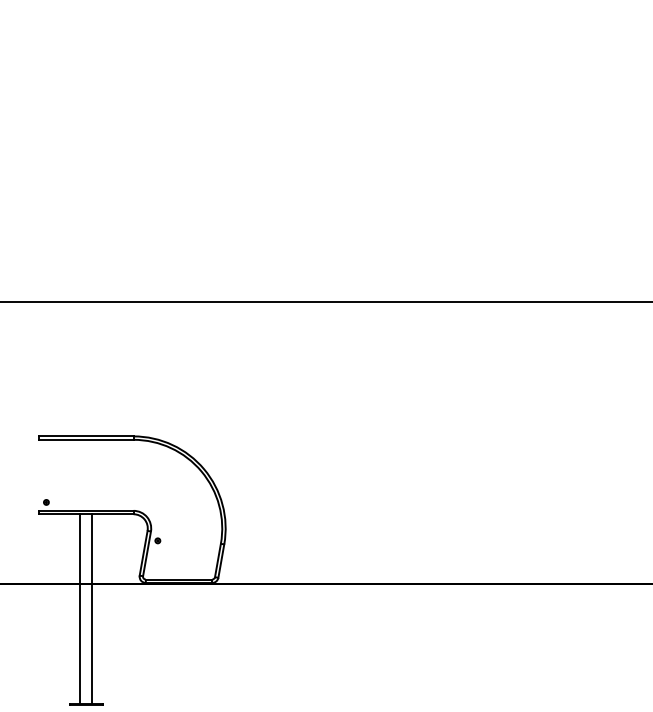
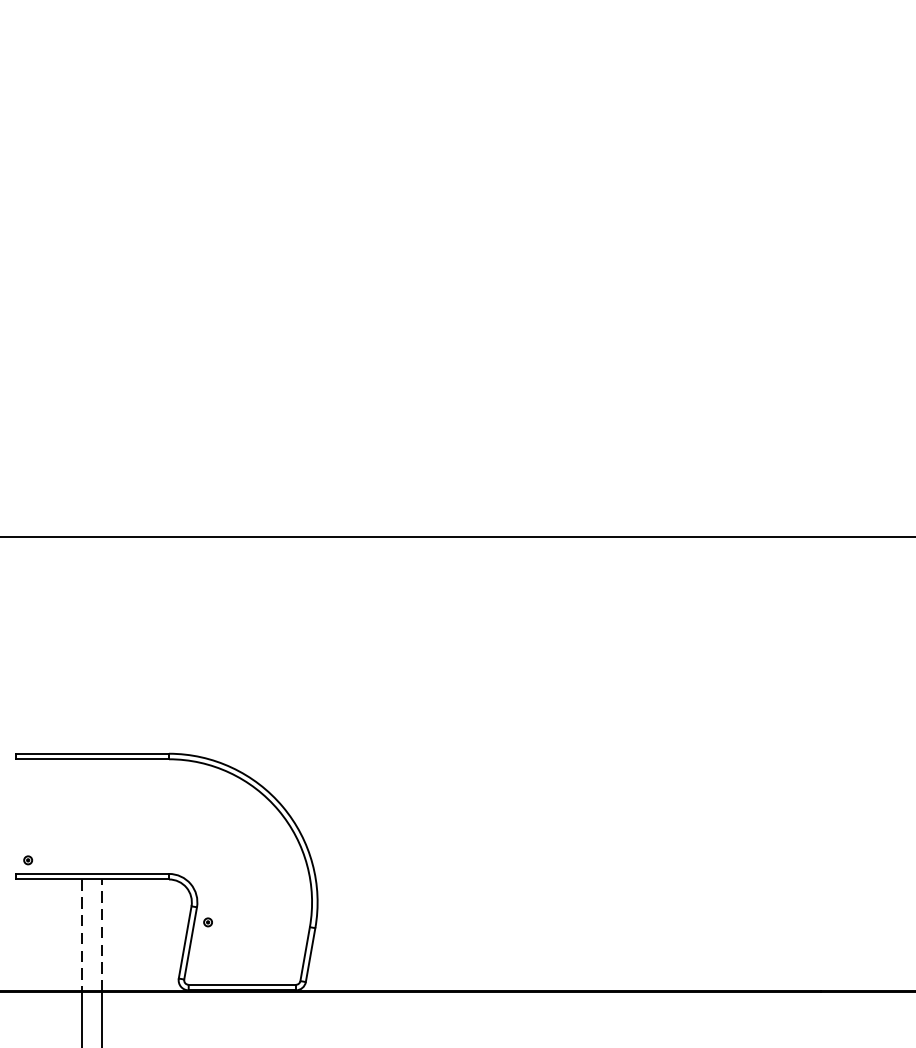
line: (79, 548) -> (81, 934), solid -> dashed
line: (92, 548) -> (102, 934), solid -> dashed

